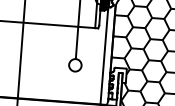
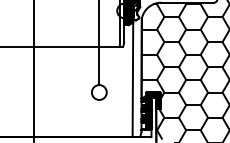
fill: (117, 83) -> (150, 110), added

